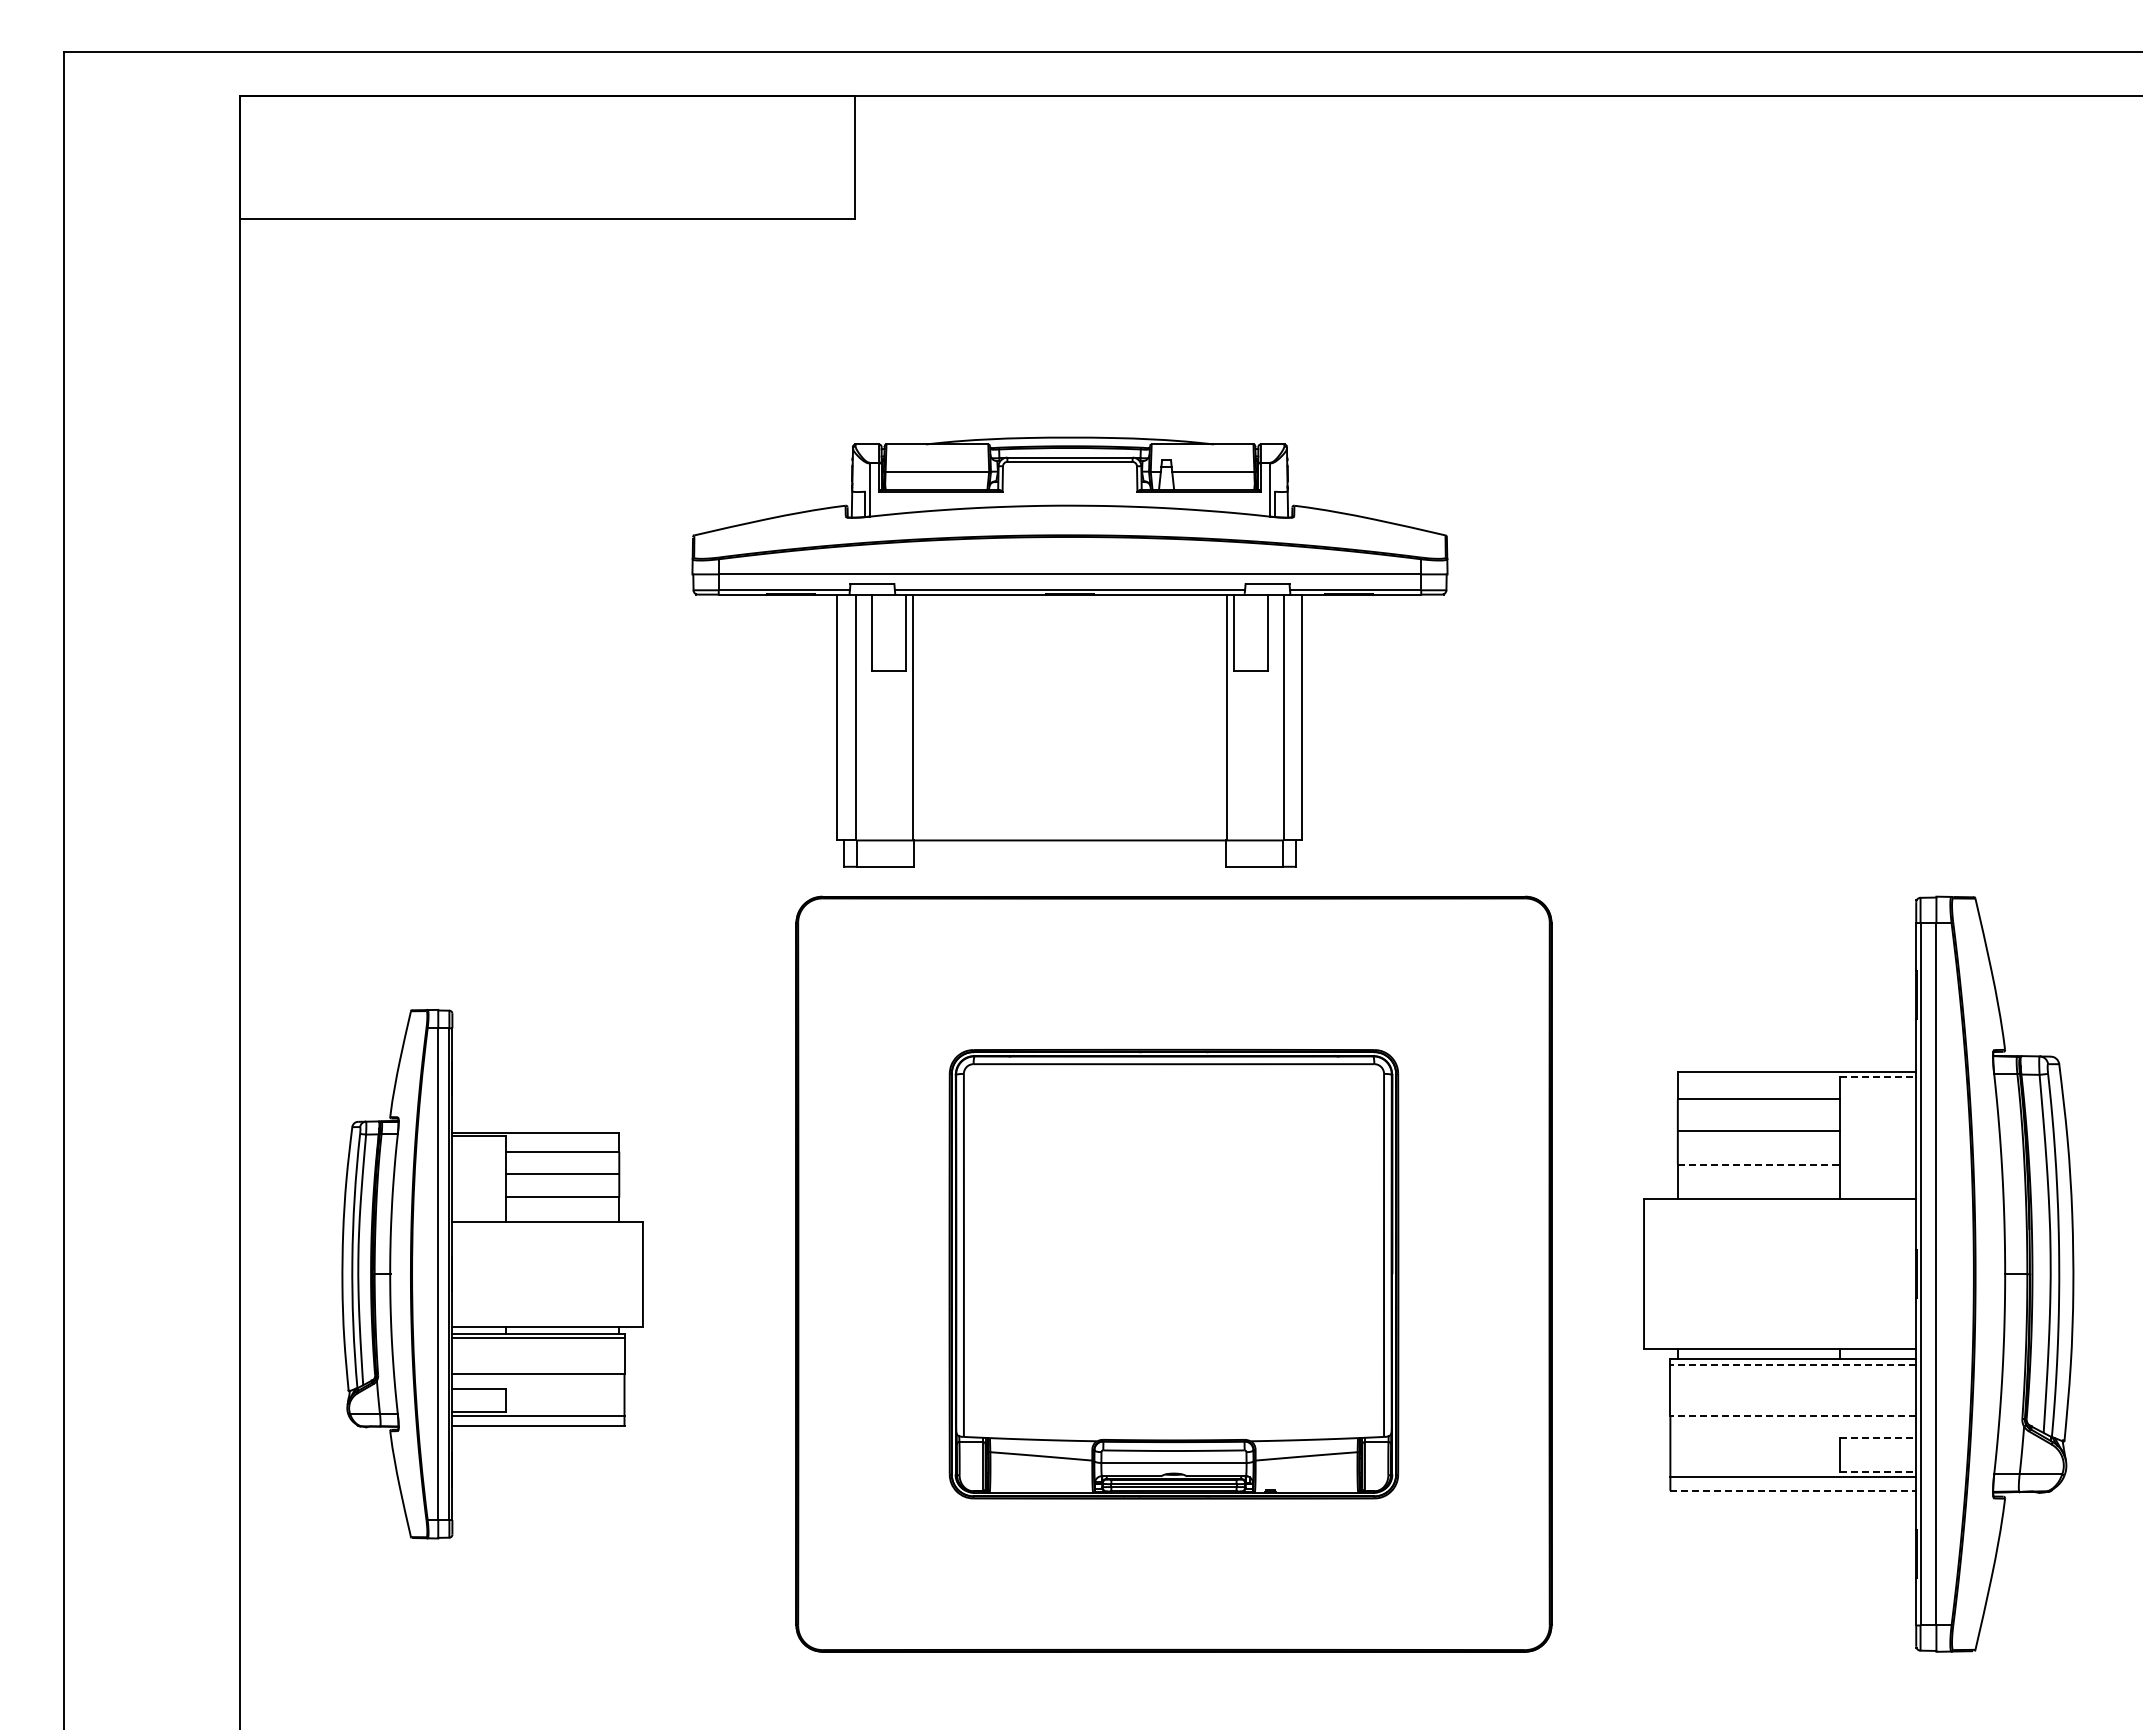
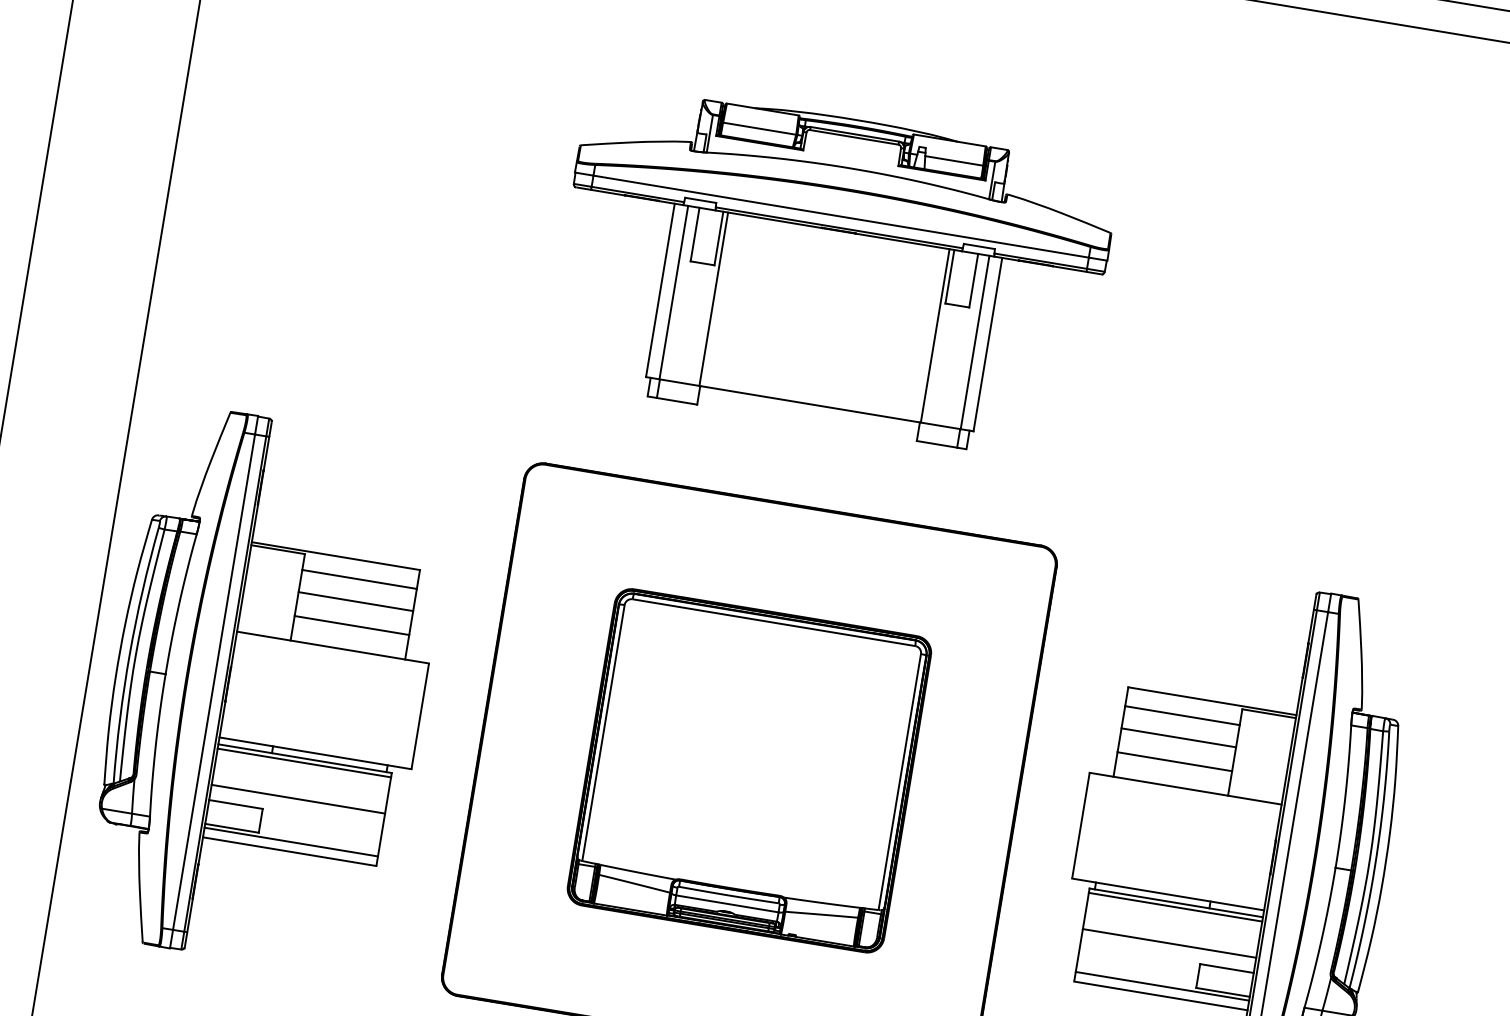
part: (1069, 651) -> (831, 270), moved
line: (1878, 1076) -> (1269, 713), dashed -> solid
line: (1759, 1164) -> (1175, 761), dashed -> solid
part: (492, 1273) -> (268, 690), size x1.43
line: (1793, 1365) -> (1175, 907), dashed -> solid
line: (1793, 1416) -> (1169, 943), dashed -> solid
line: (1878, 1438) -> (1227, 968), dashed -> solid
line: (1878, 1471) -> (1223, 992), dashed -> solid
line: (1793, 1490) -> (1161, 995), dashed -> solid

